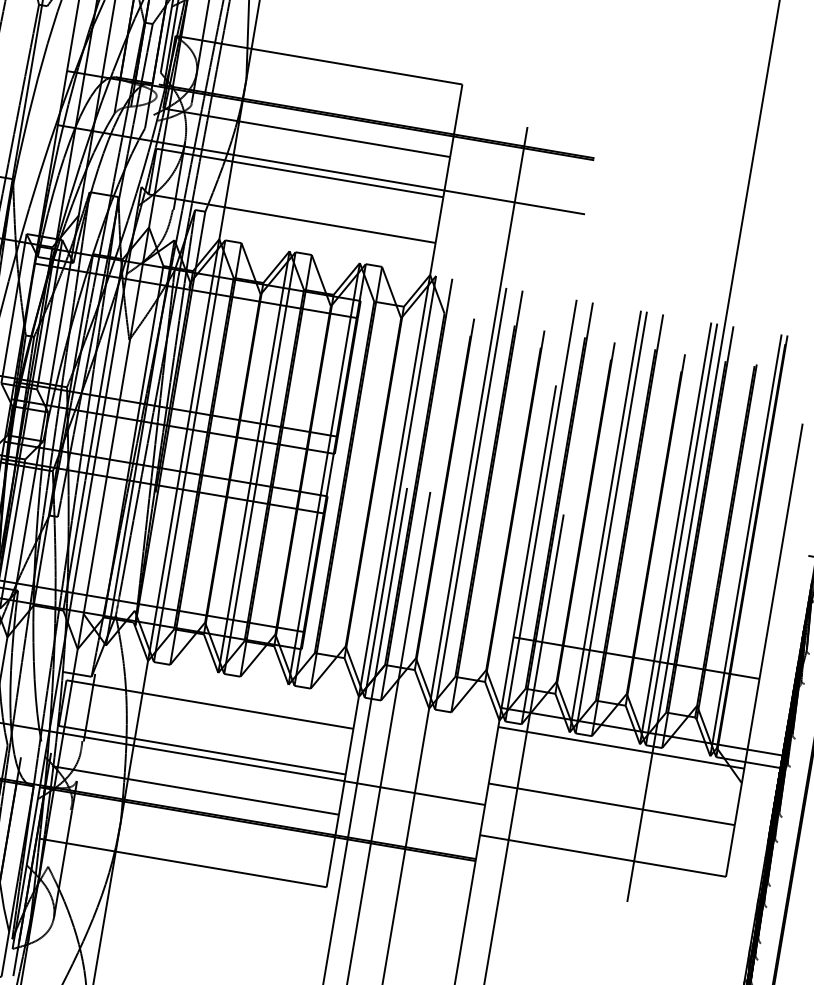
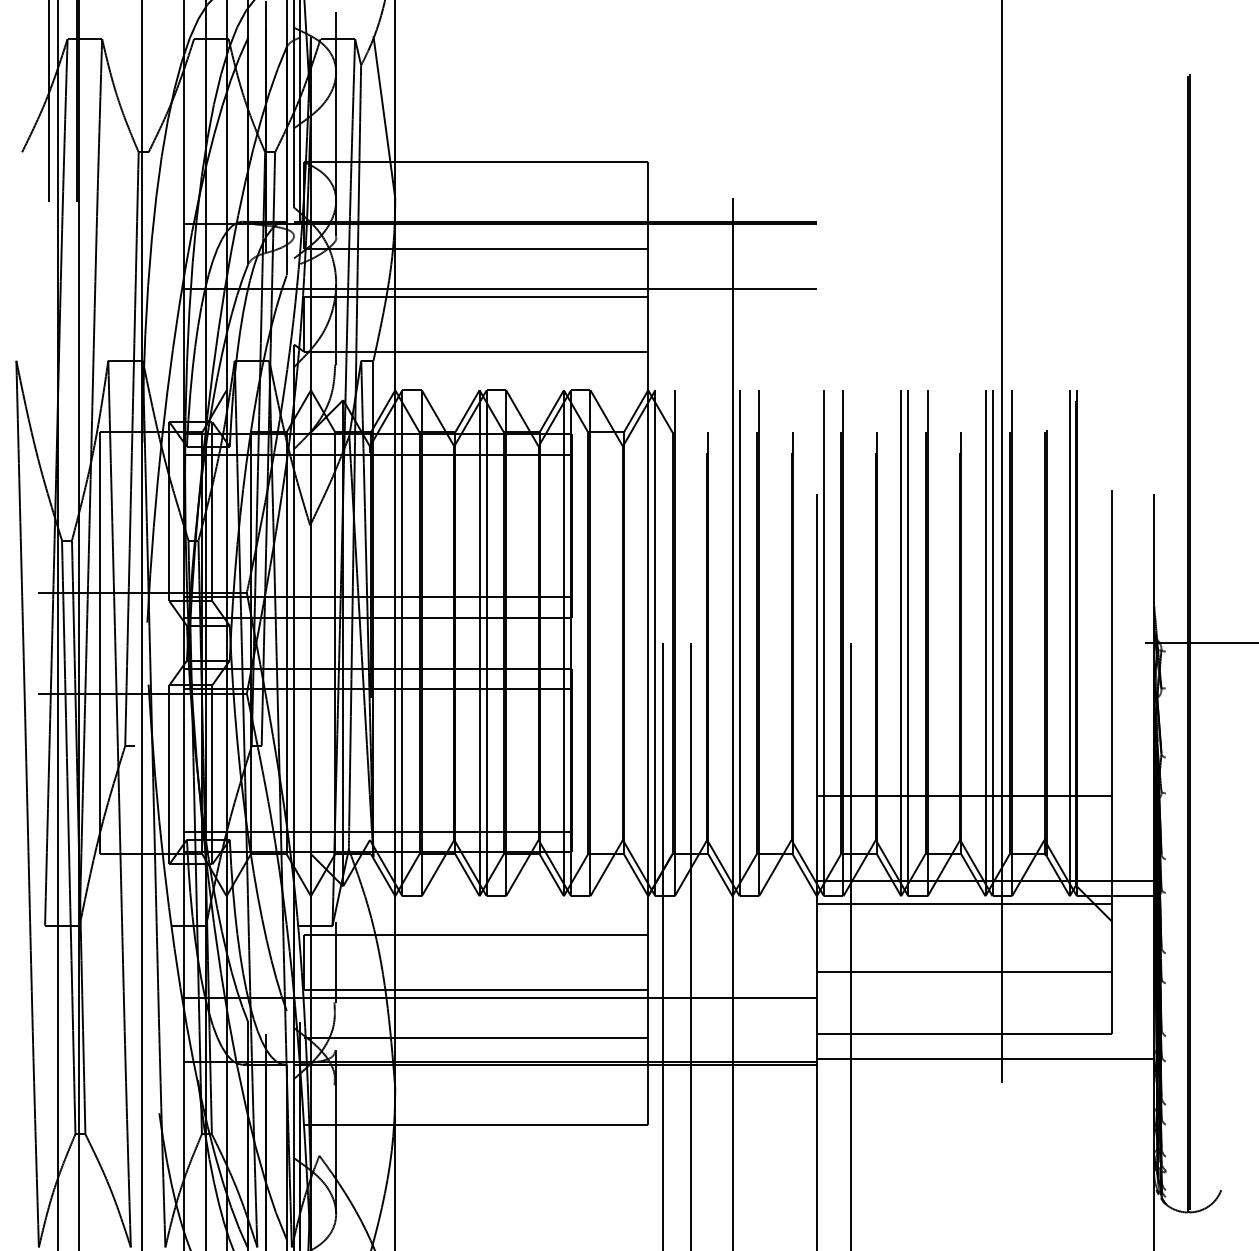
line: (617, 879) -> (985, 1058), added

